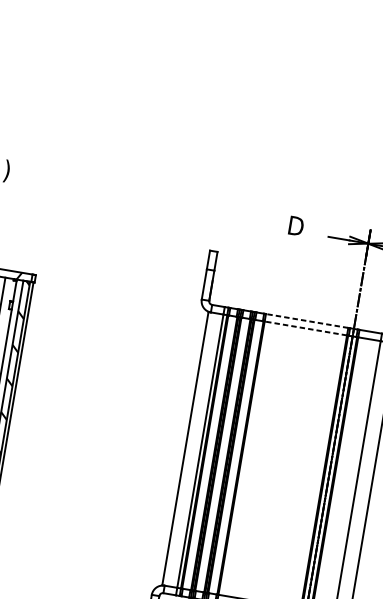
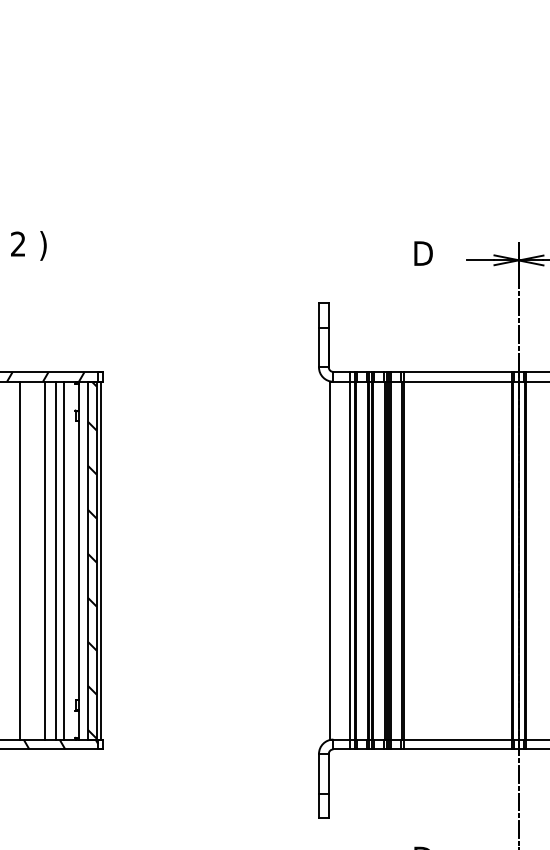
line: (307, 320) -> (457, 371), dashed -> solid
line: (305, 328) -> (457, 381), dashed -> solid

